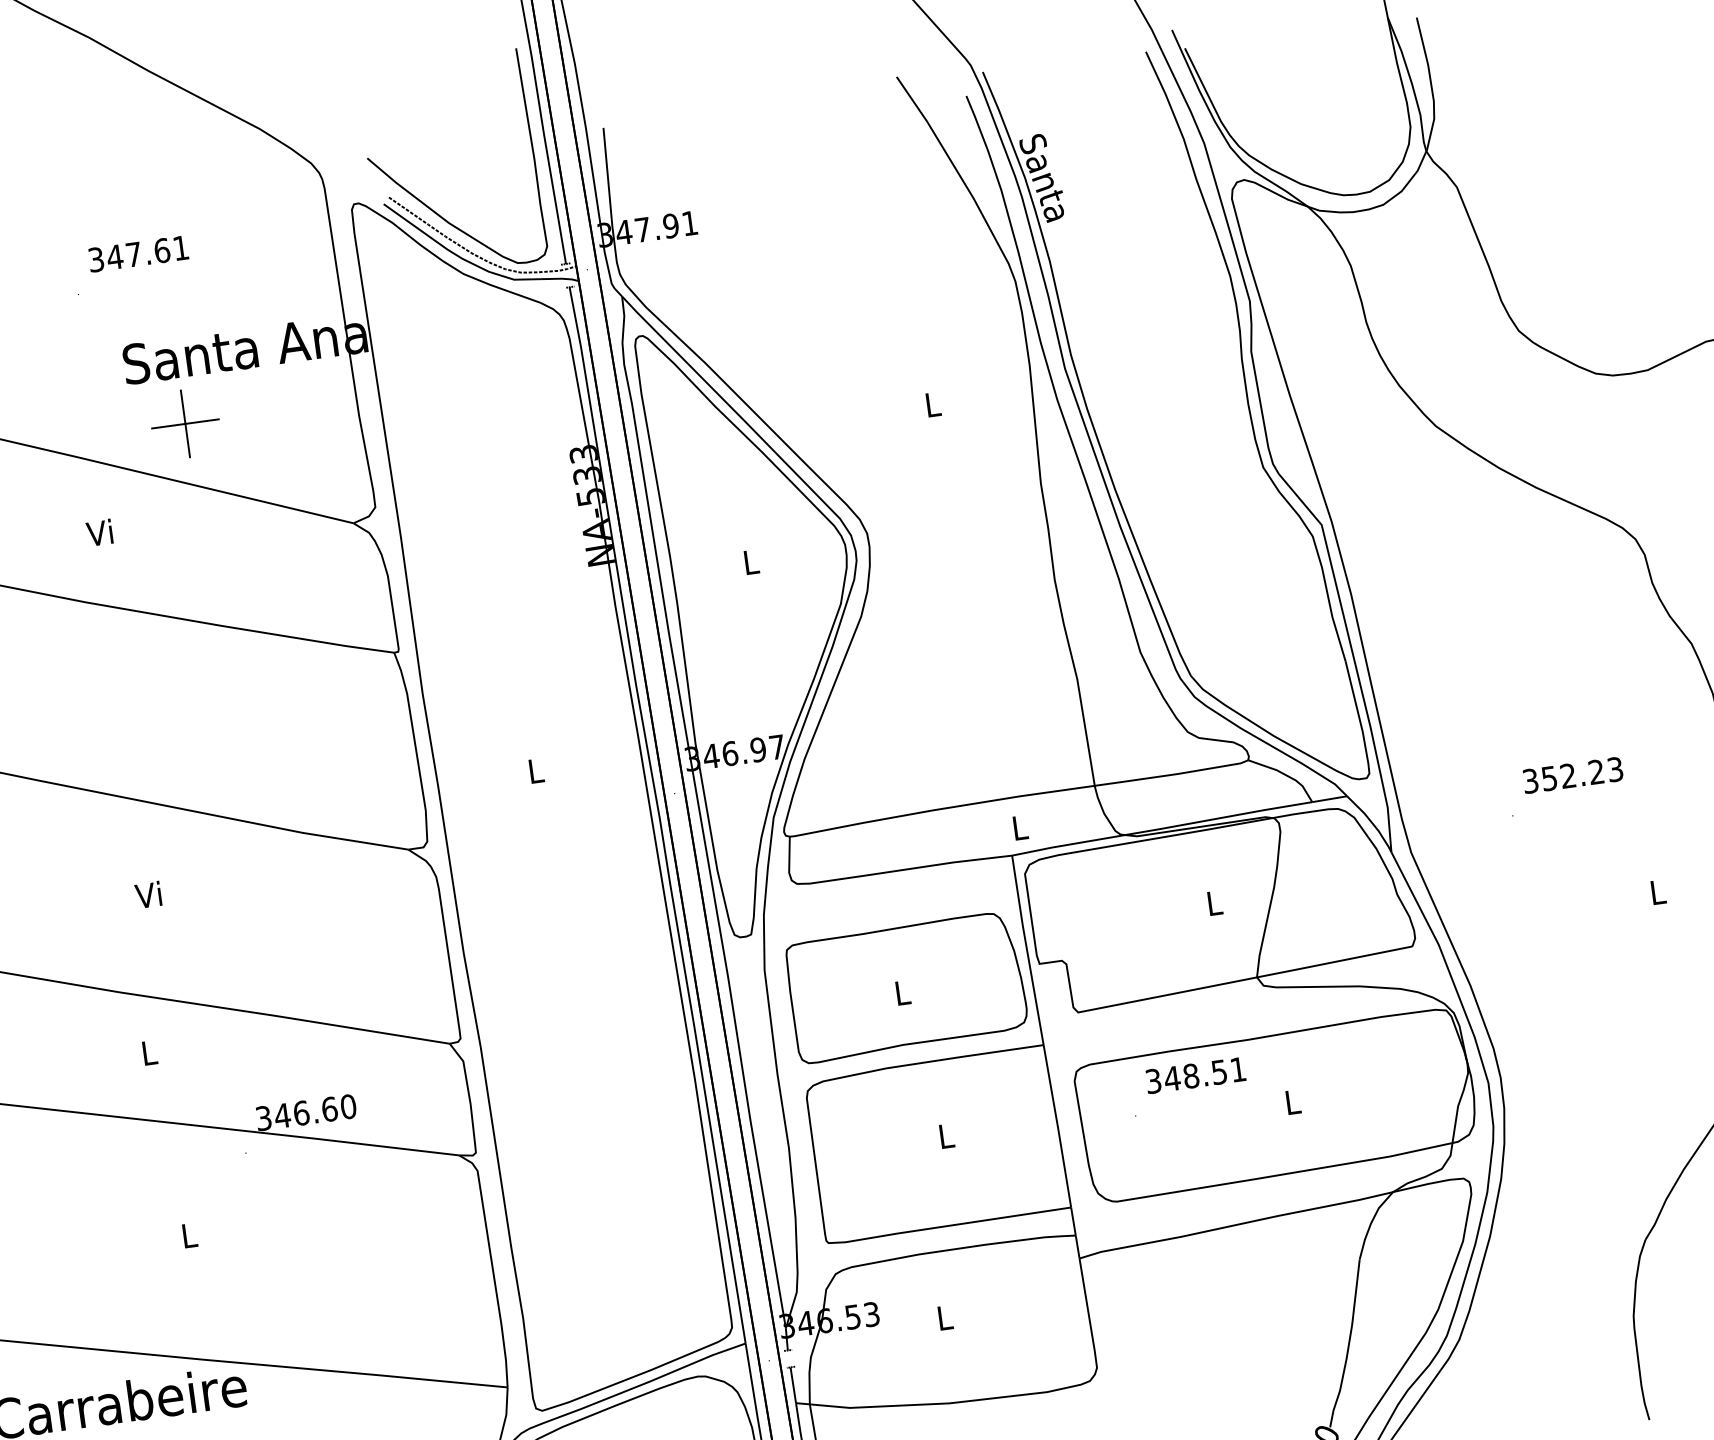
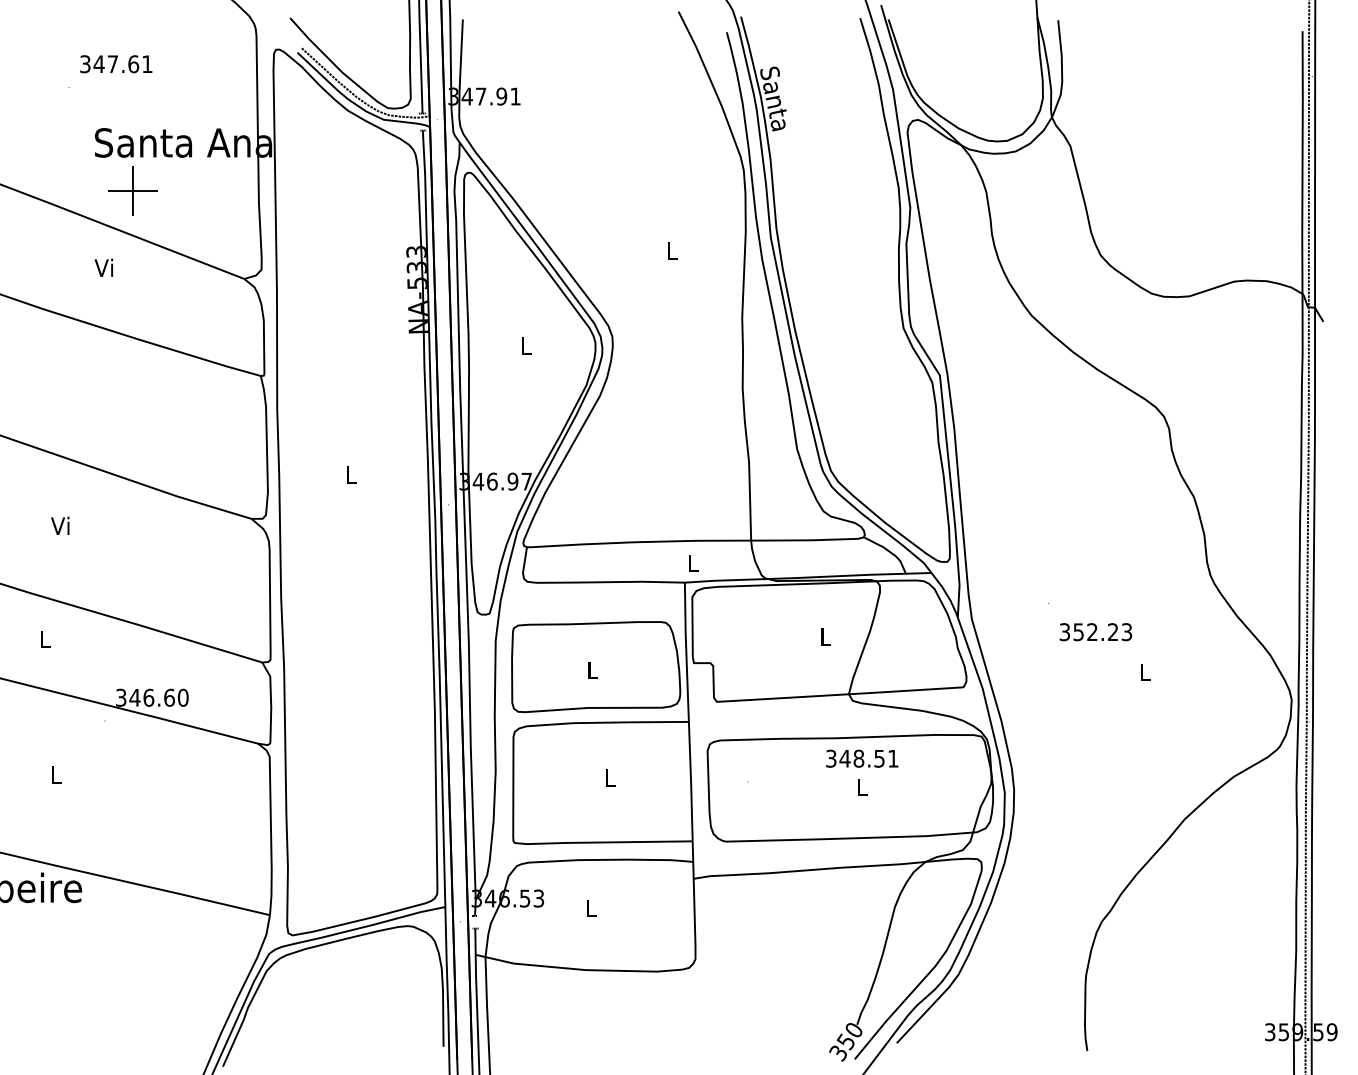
text: (99, 532) -> (103, 267), moved
text: (1572, 775) -> (1095, 632), moved
text: (1196, 1075) -> (862, 758), moved

